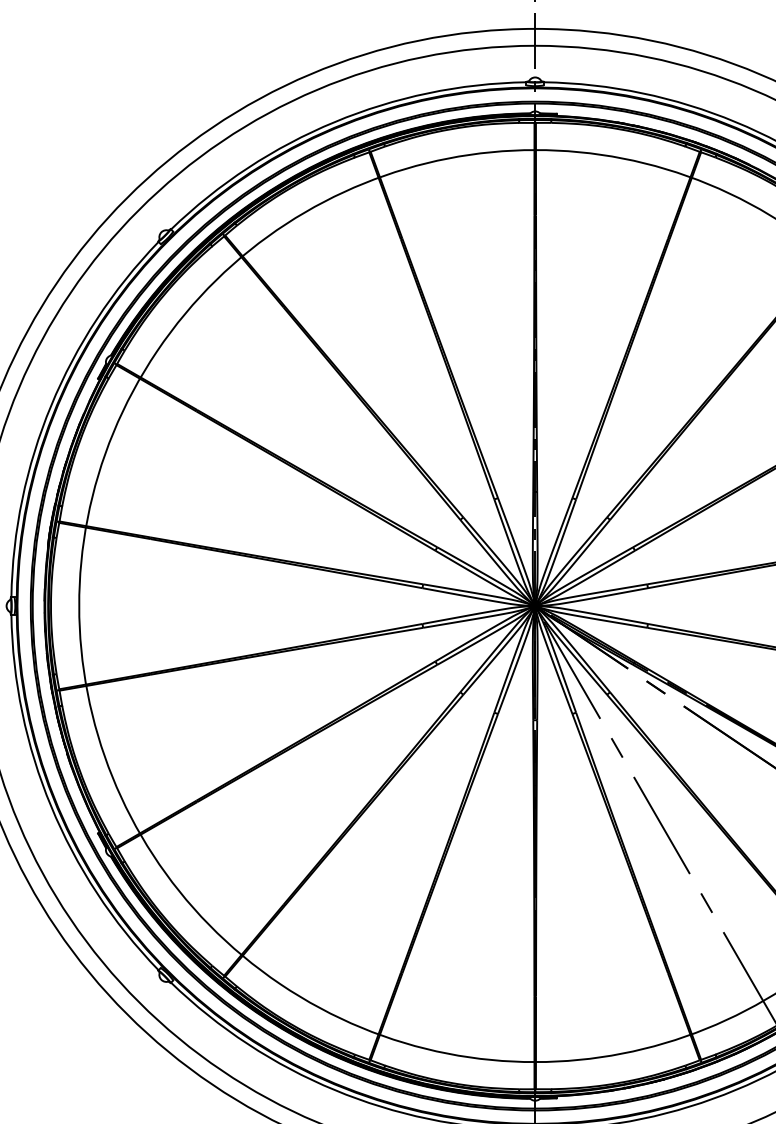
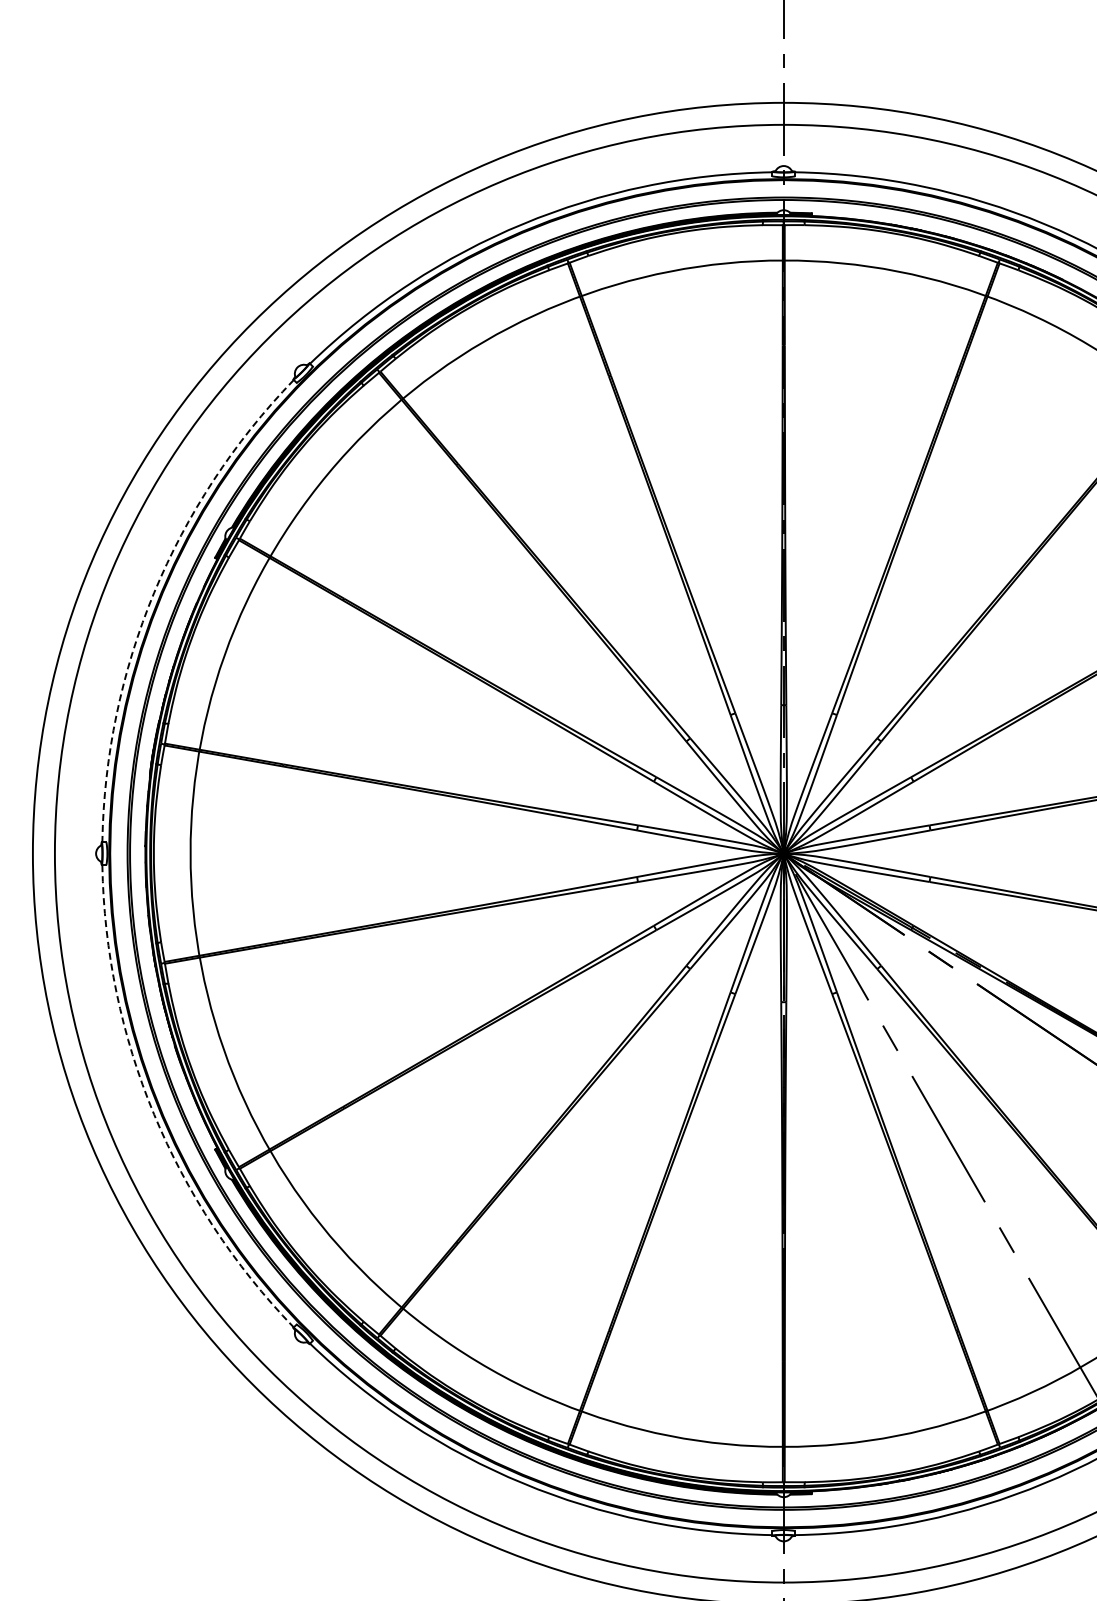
arc: (51, 405) -> (154, 592), solid -> dashed
arc: (51, 806) -> (154, 1114), solid -> dashed

